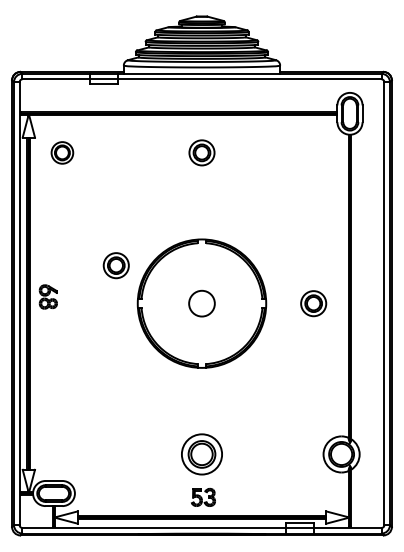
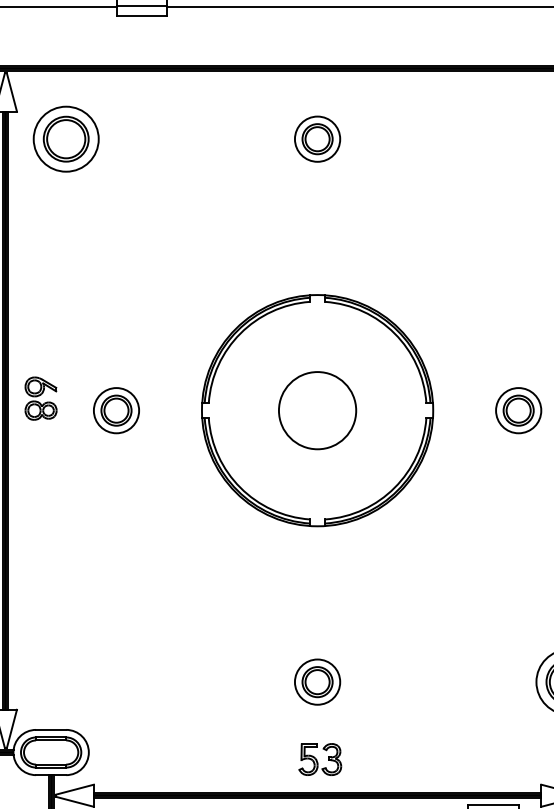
part: (62, 152) -> (66, 138), size x1.67
part: (115, 265) -> (115, 410), moved
circle: (201, 303) -> (316, 410), size x1.67
part: (201, 454) -> (316, 682), size x0.62

